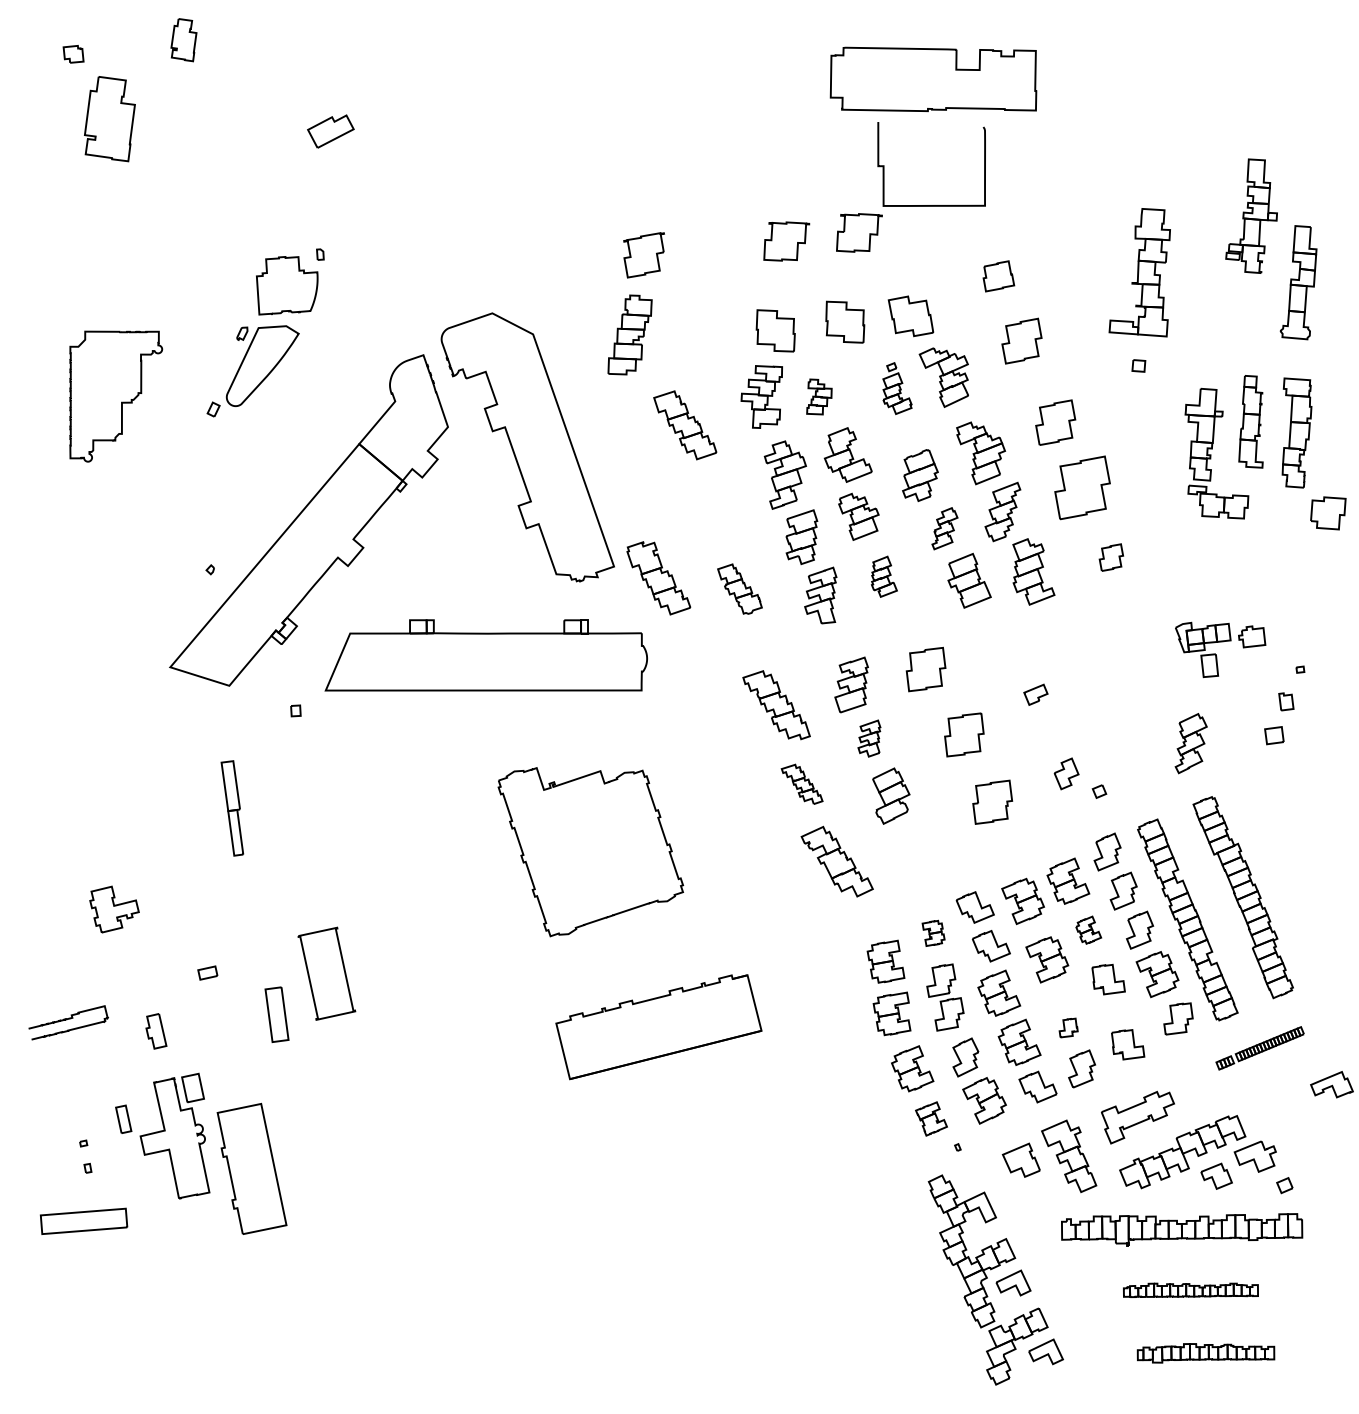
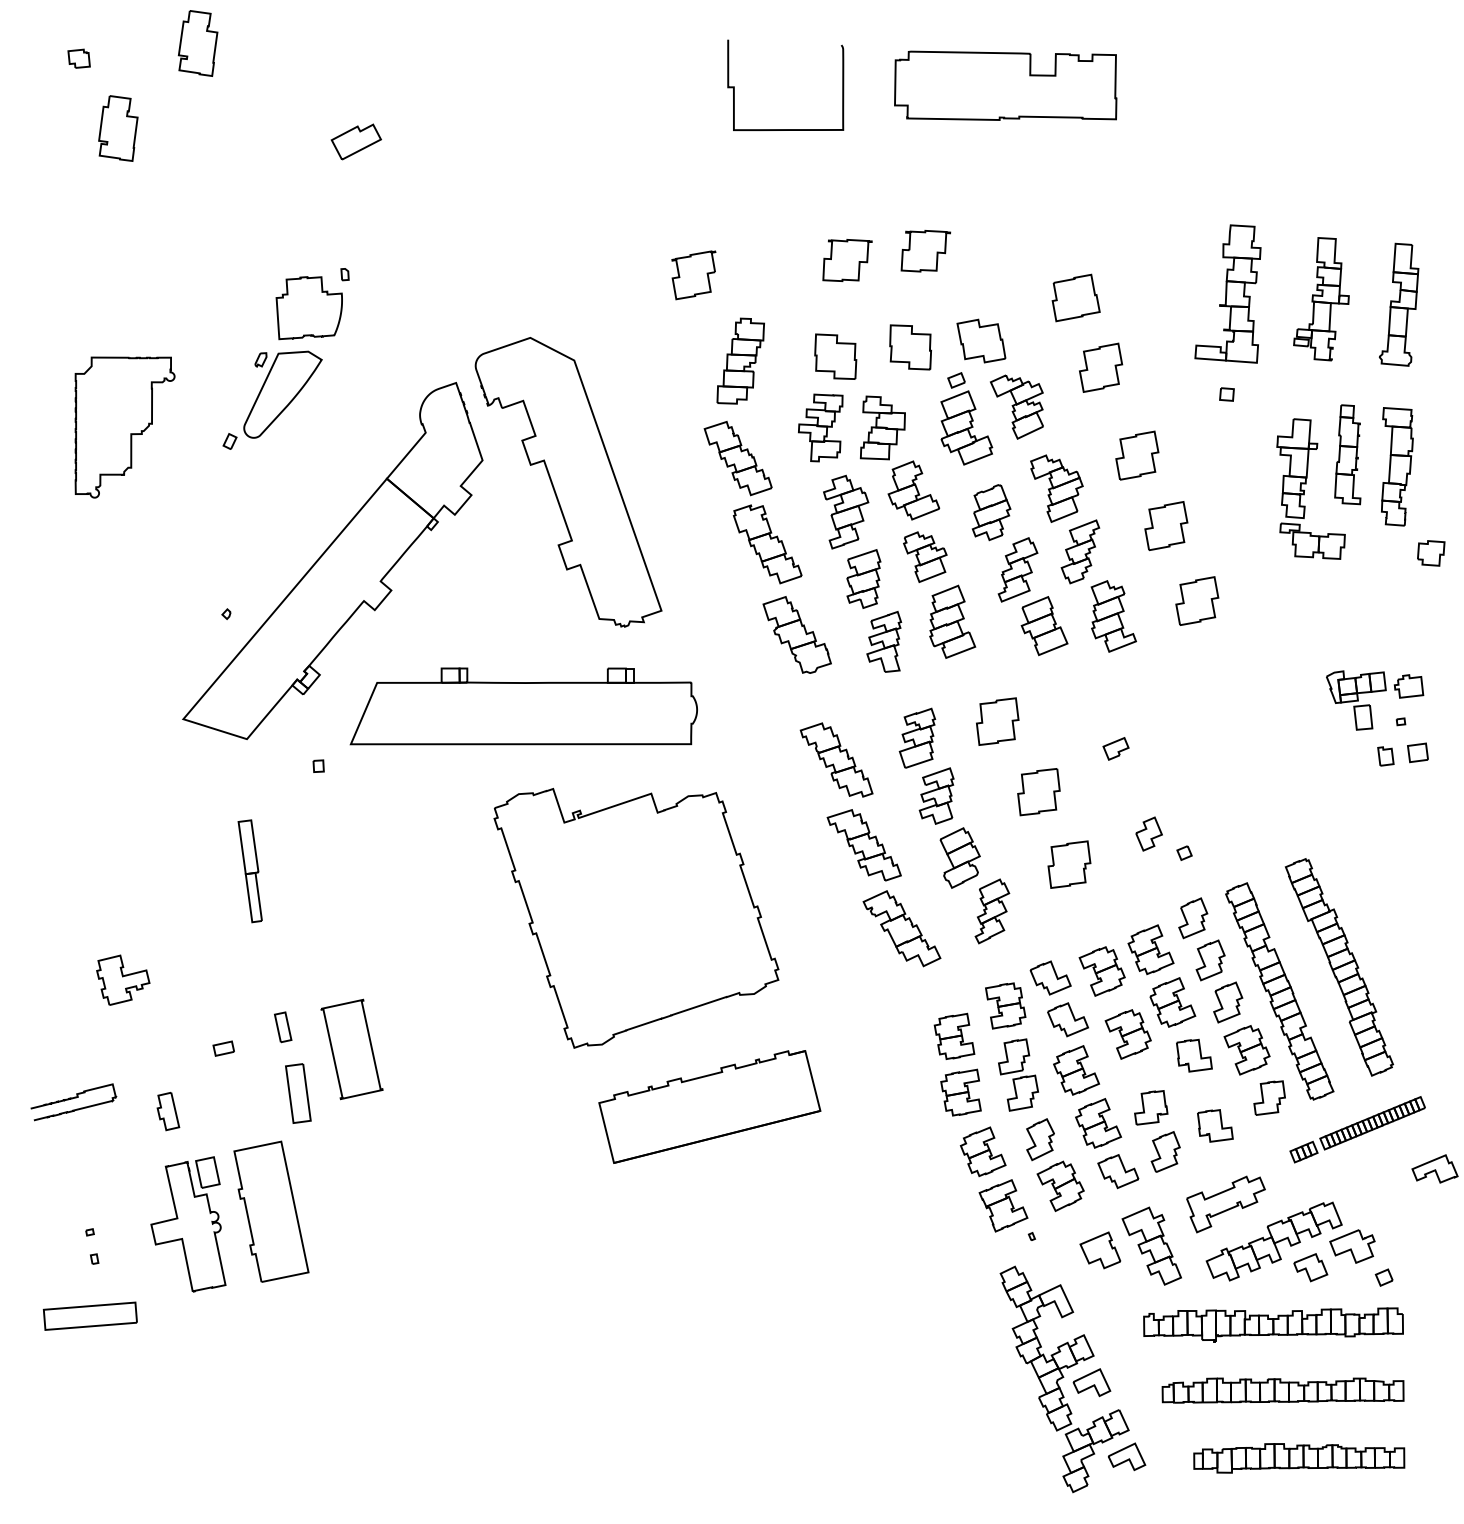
part: (183, 40) -> (197, 43), size x1.43
part: (110, 119) -> (118, 128), size x0.71
curve: (931, 205) -> (785, 129), moved
part: (1251, 216) -> (1321, 299), moved
part: (998, 275) -> (1075, 297), size x1.43
part: (629, 334) -> (740, 360), moved
part: (897, 388) -> (966, 418), size x1.67
part: (819, 396) -> (882, 427), size x1.67
part: (1082, 488) -> (1166, 526), size x0.71
part: (1328, 513) -> (1431, 553), size x0.71
part: (944, 528) -> (1017, 569), size x1.43
part: (1111, 557) -> (1197, 600), size x1.67
part: (884, 576) -> (952, 621), size x1.67
part: (658, 578) -> (767, 544), moved
part: (739, 588) -> (796, 634), size x1.43
part: (1216, 654) -> (1370, 705), moved
part: (1273, 735) -> (1417, 752), moved
part: (869, 738) -> (936, 795), size x1.43
part: (1191, 743) -> (992, 911), moved
part: (801, 784) -> (863, 845), size x1.67
part: (590, 852) -> (636, 918), size x1.43
part: (1088, 930) -> (1172, 1002), size x1.67
part: (933, 932) -> (1005, 1005), size x1.67
part: (1068, 1027) -> (1151, 1107), size x1.67
part: (1260, 1048) -> (1357, 1129), size x1.43
part: (931, 1118) -> (1003, 1205), size x1.43
part: (124, 1119) -> (283, 1027), moved
part: (252, 1168) -> (271, 1211), moved
part: (1190, 1290) -> (1282, 1390), size x1.67
part: (1206, 1353) -> (1299, 1458), size x1.43

